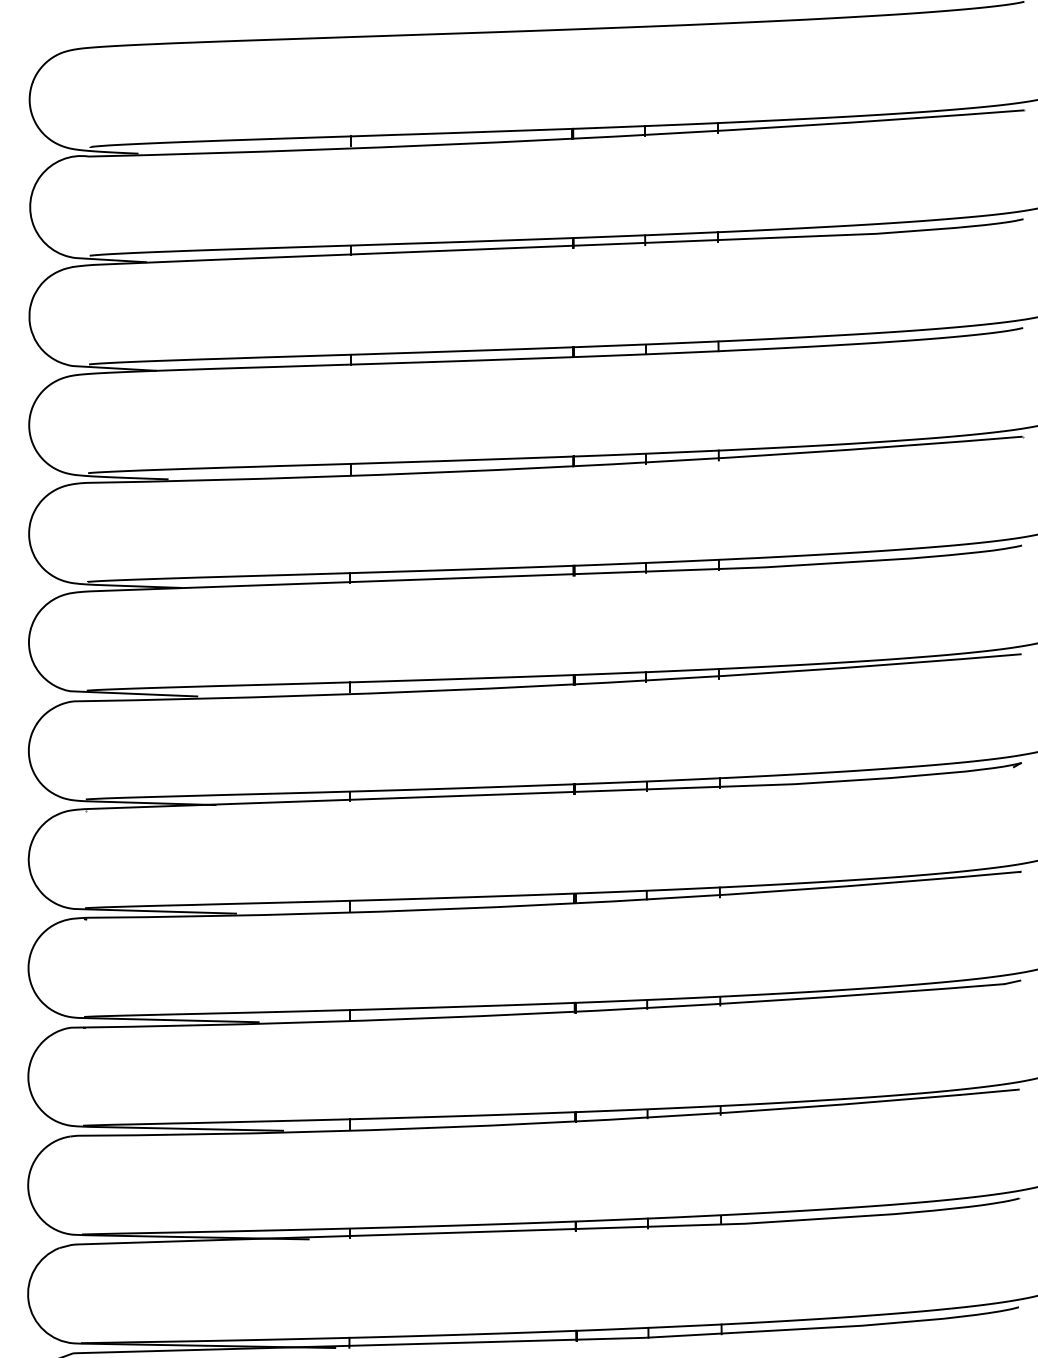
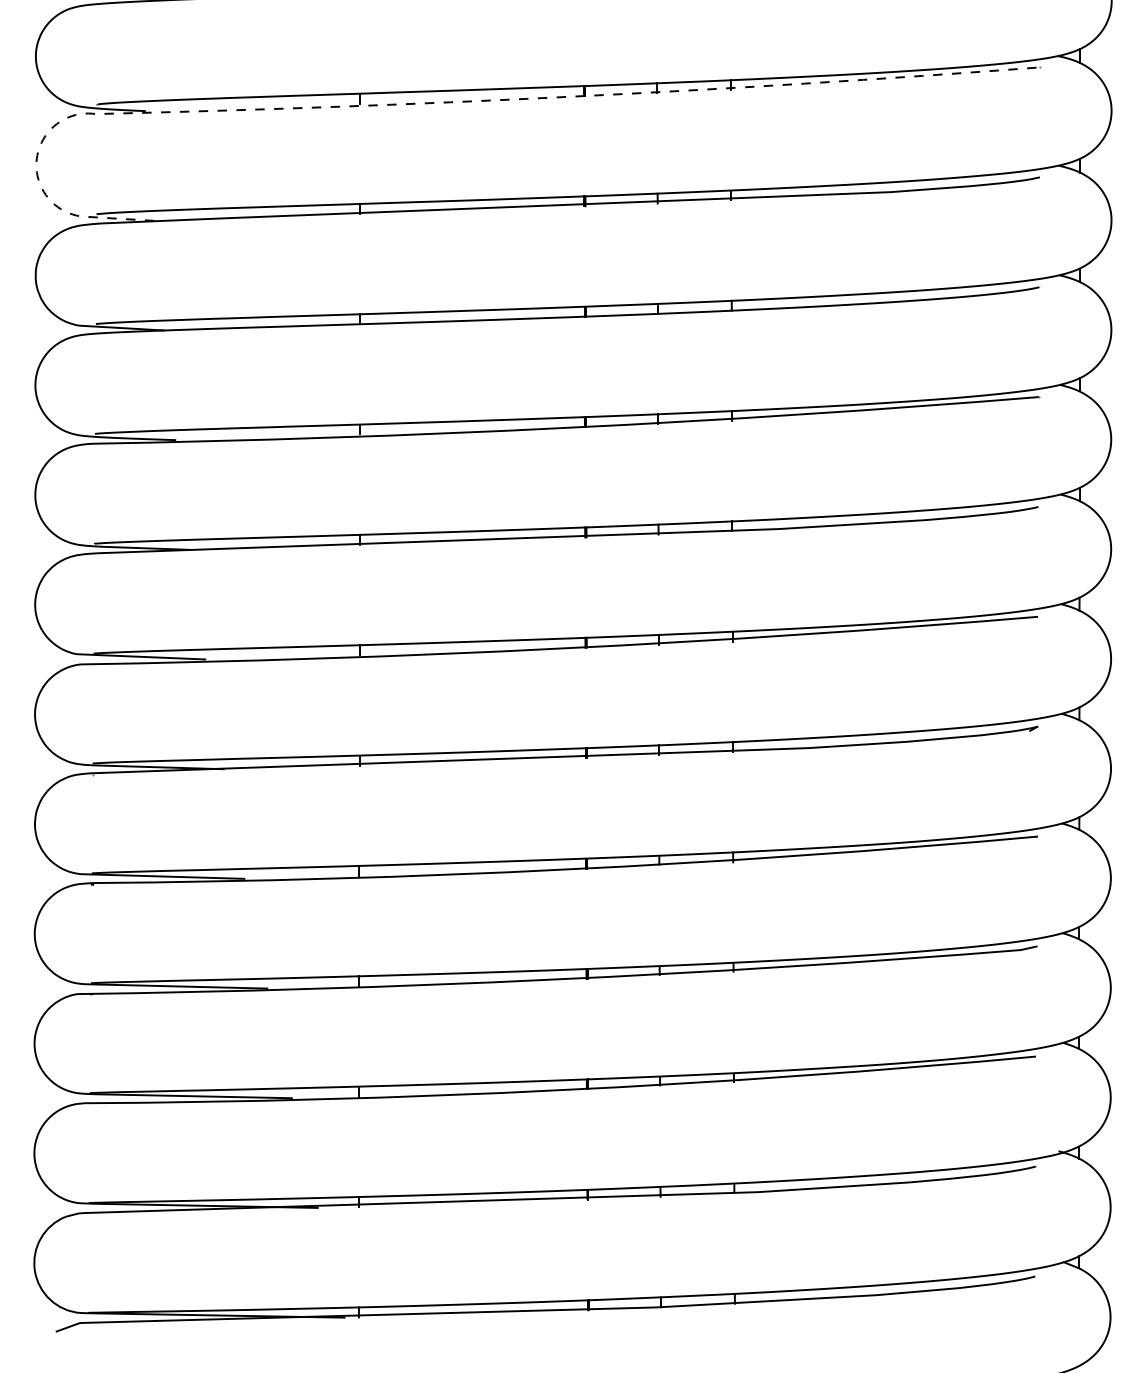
line: (428, 145) -> (438, 102), solid -> dashed

